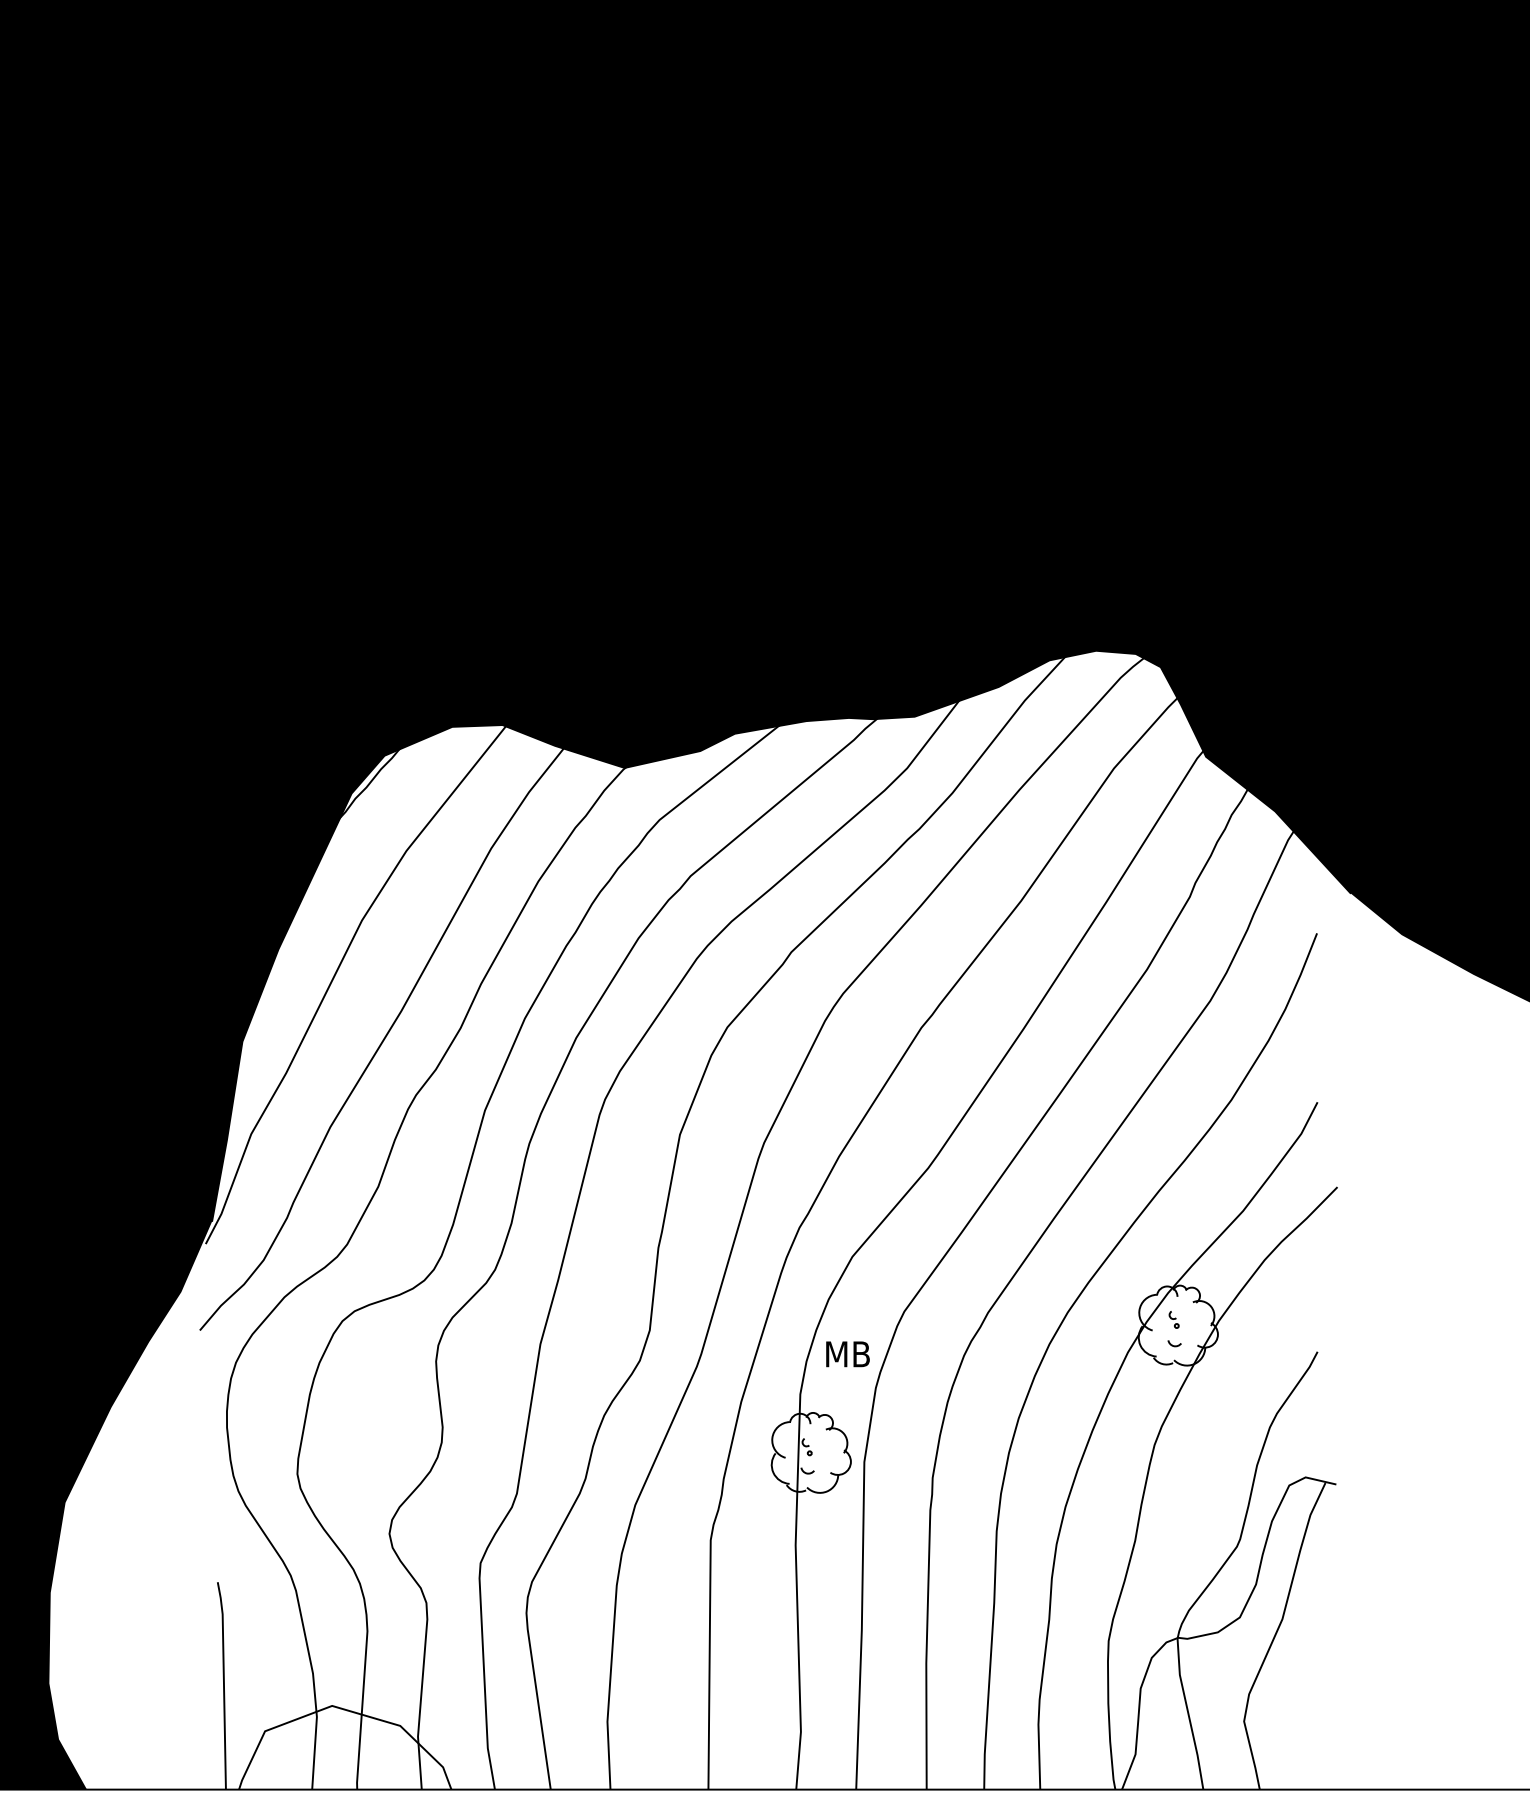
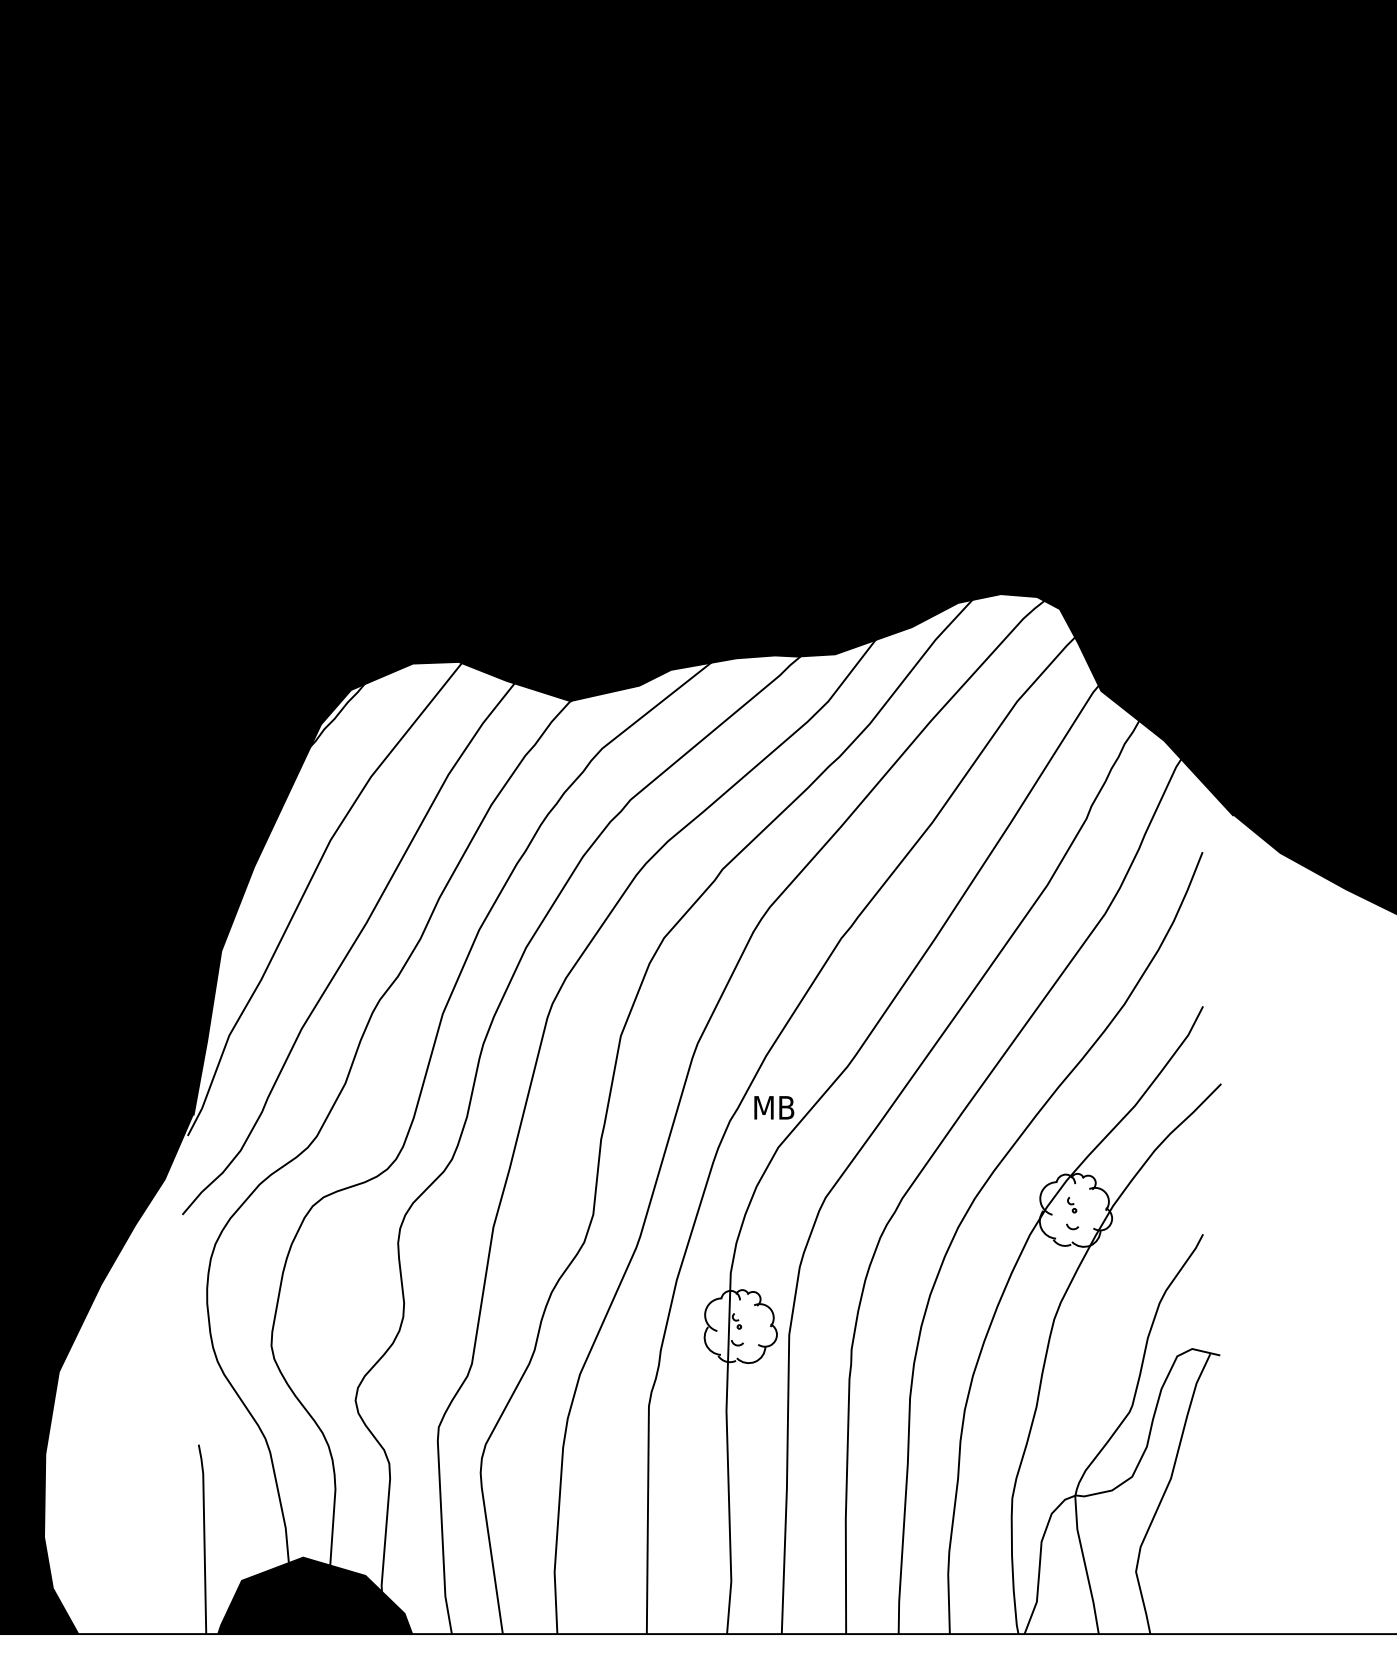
text: (847, 1354) -> (773, 1107), moved
fill: (345, 1747) -> (315, 1595), added

